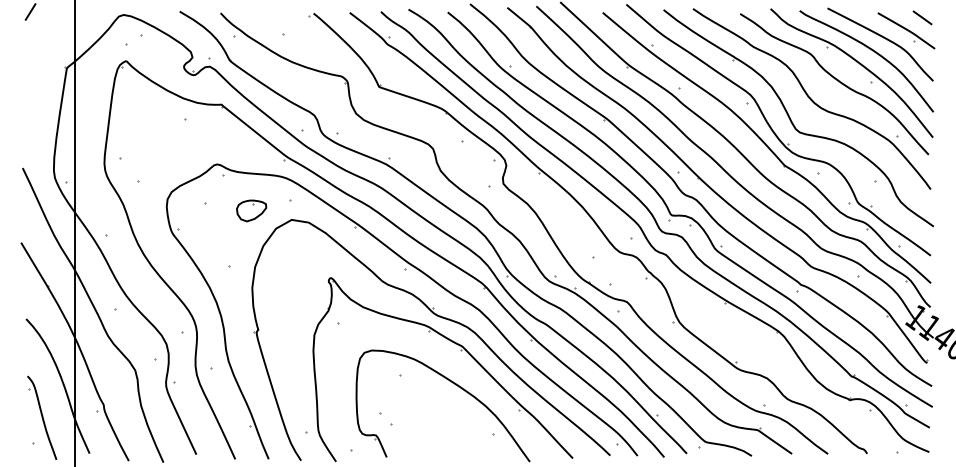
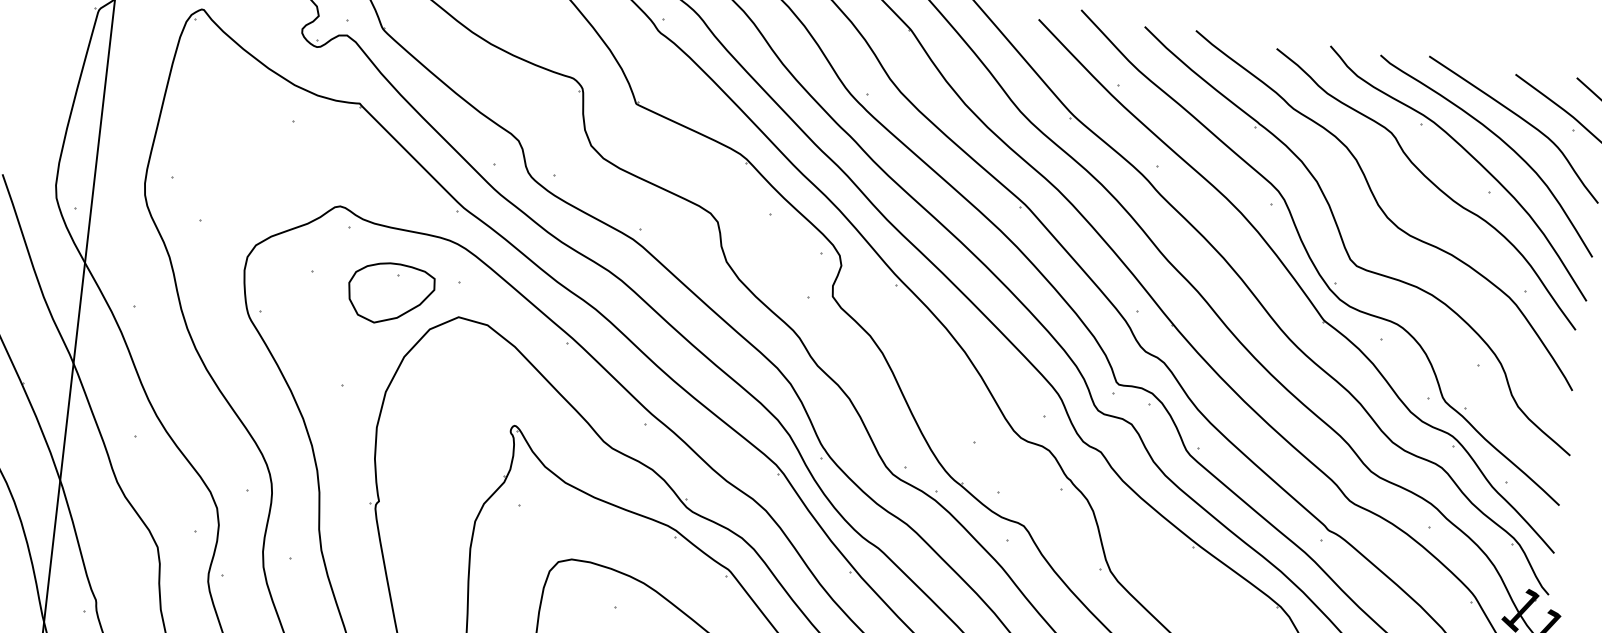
part: (251, 210) -> (390, 292), size x1.67

